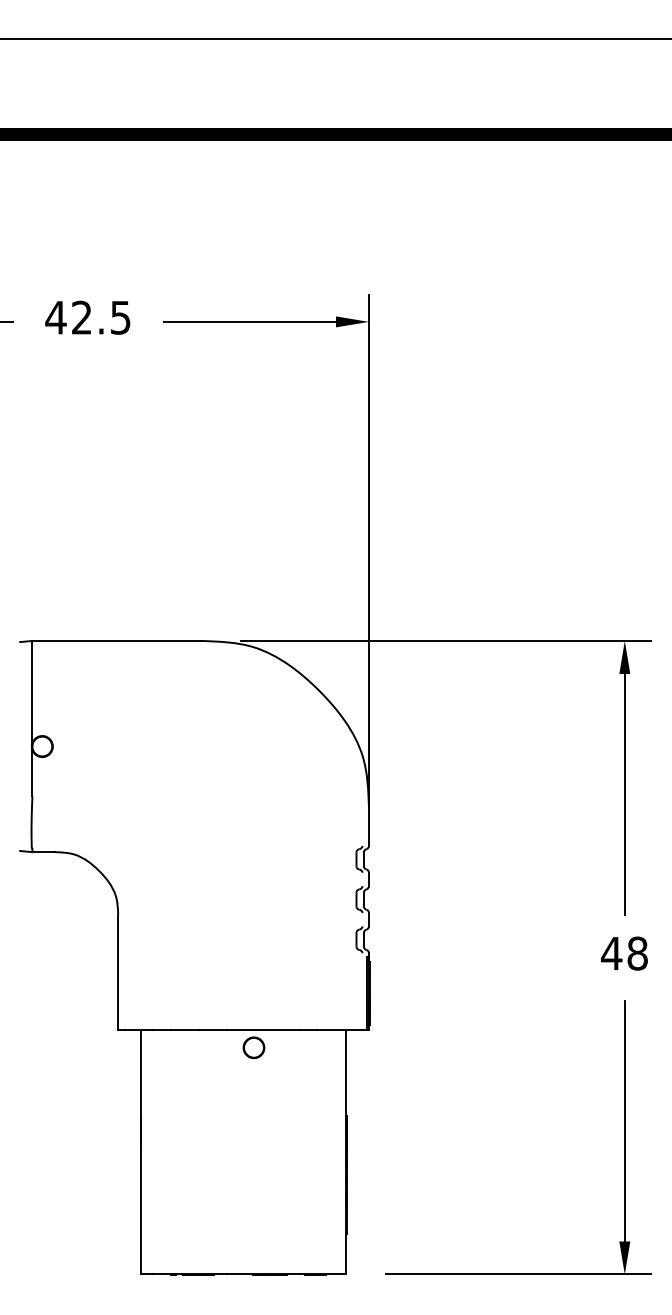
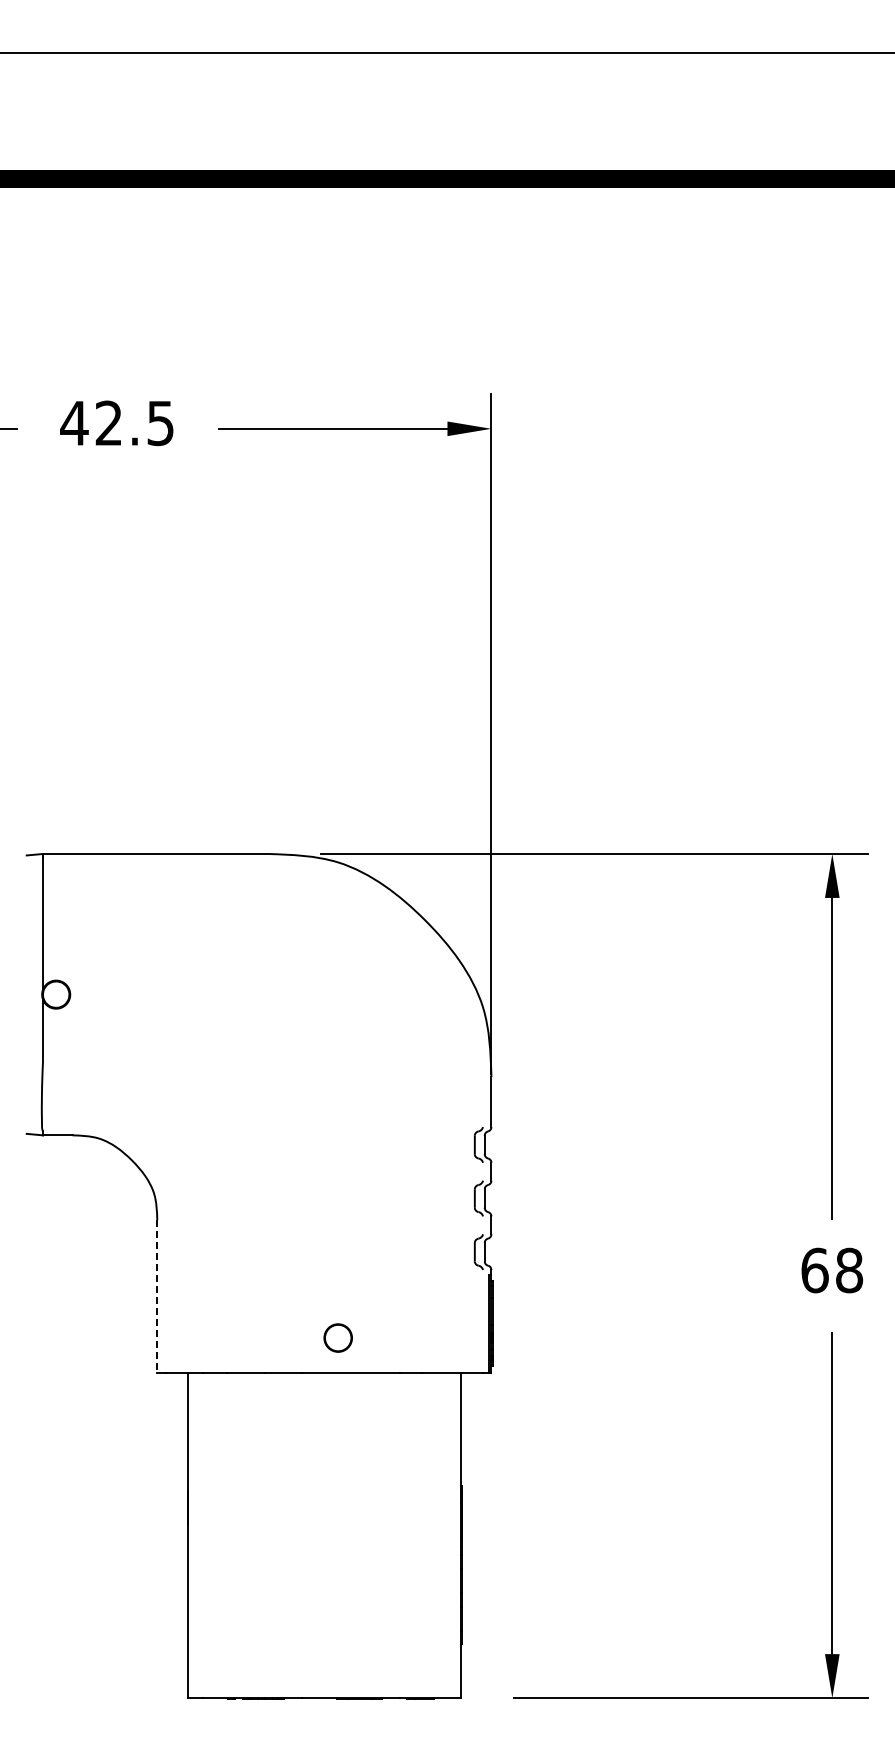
text: (611, 953) -> (814, 1270), 48 -> 68
line: (118, 973) -> (157, 1296), solid -> dashed
circle: (253, 1047) -> (337, 1337), moved

